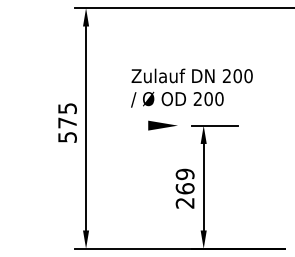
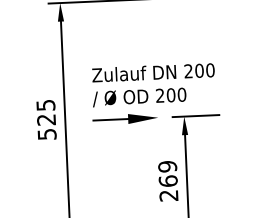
text: (191, 87) -> (153, 84), moved
text: (67, 122) -> (46, 119), 575 -> 525
line: (130, 125) -> (110, 119), added

